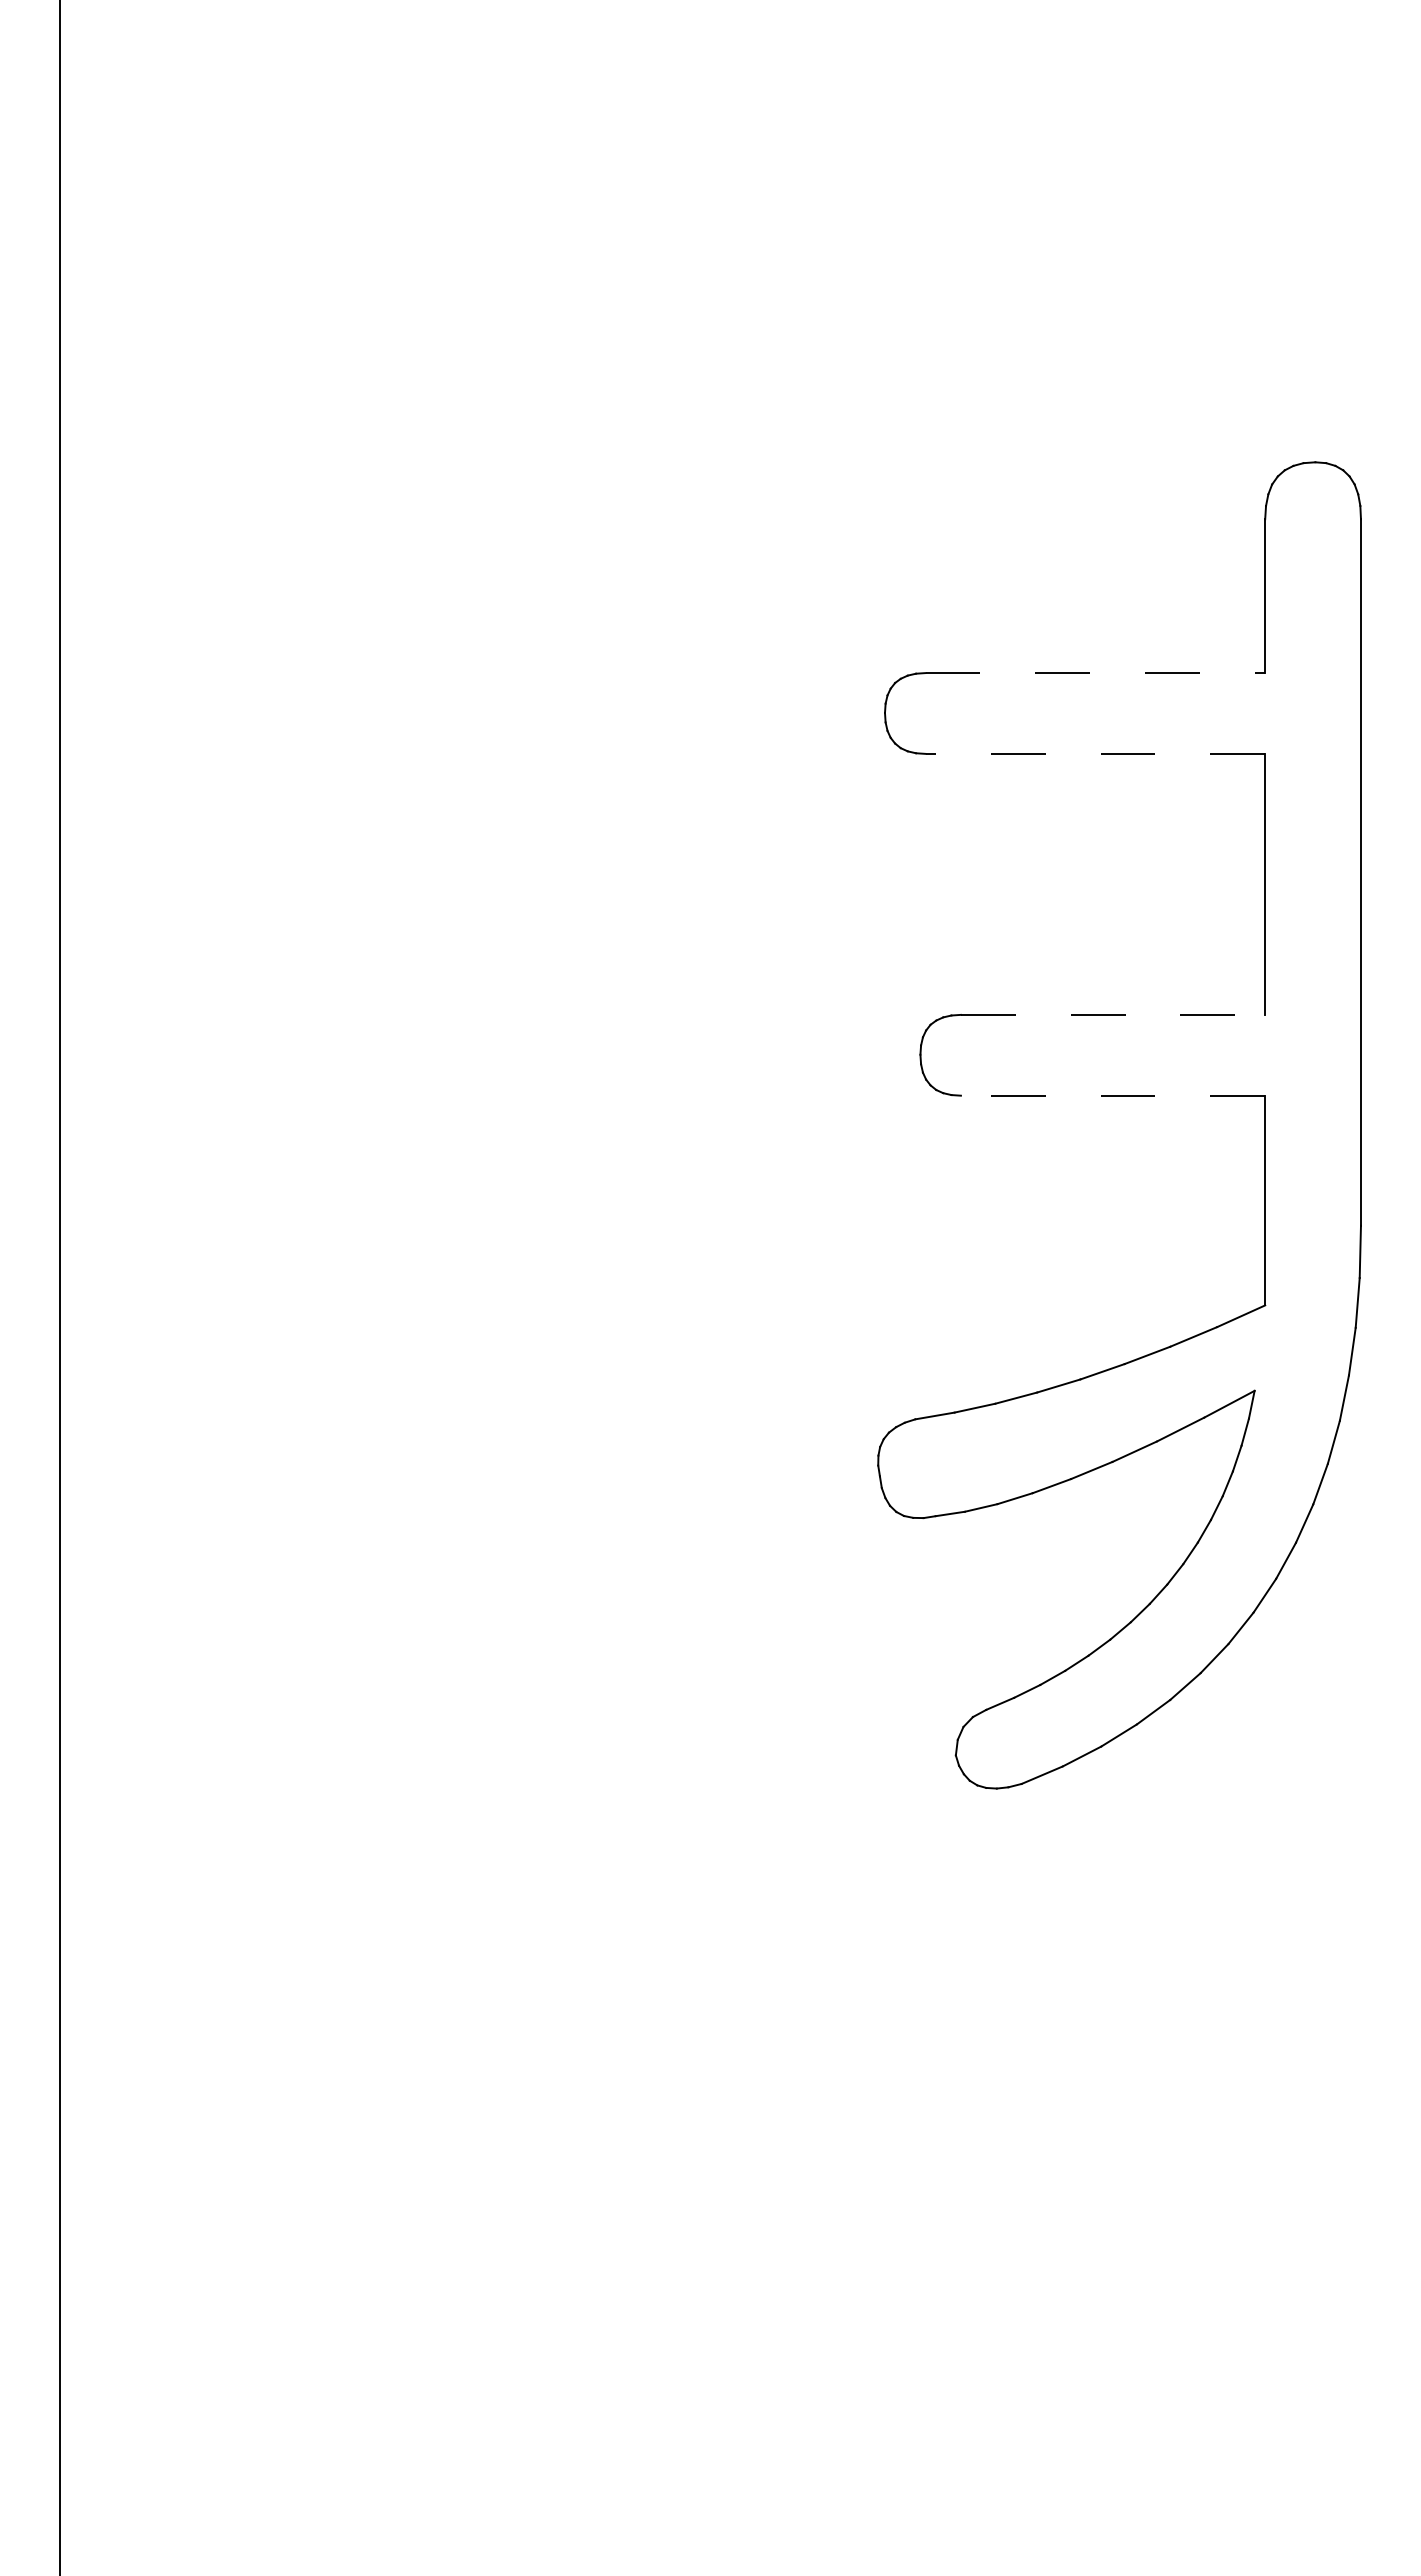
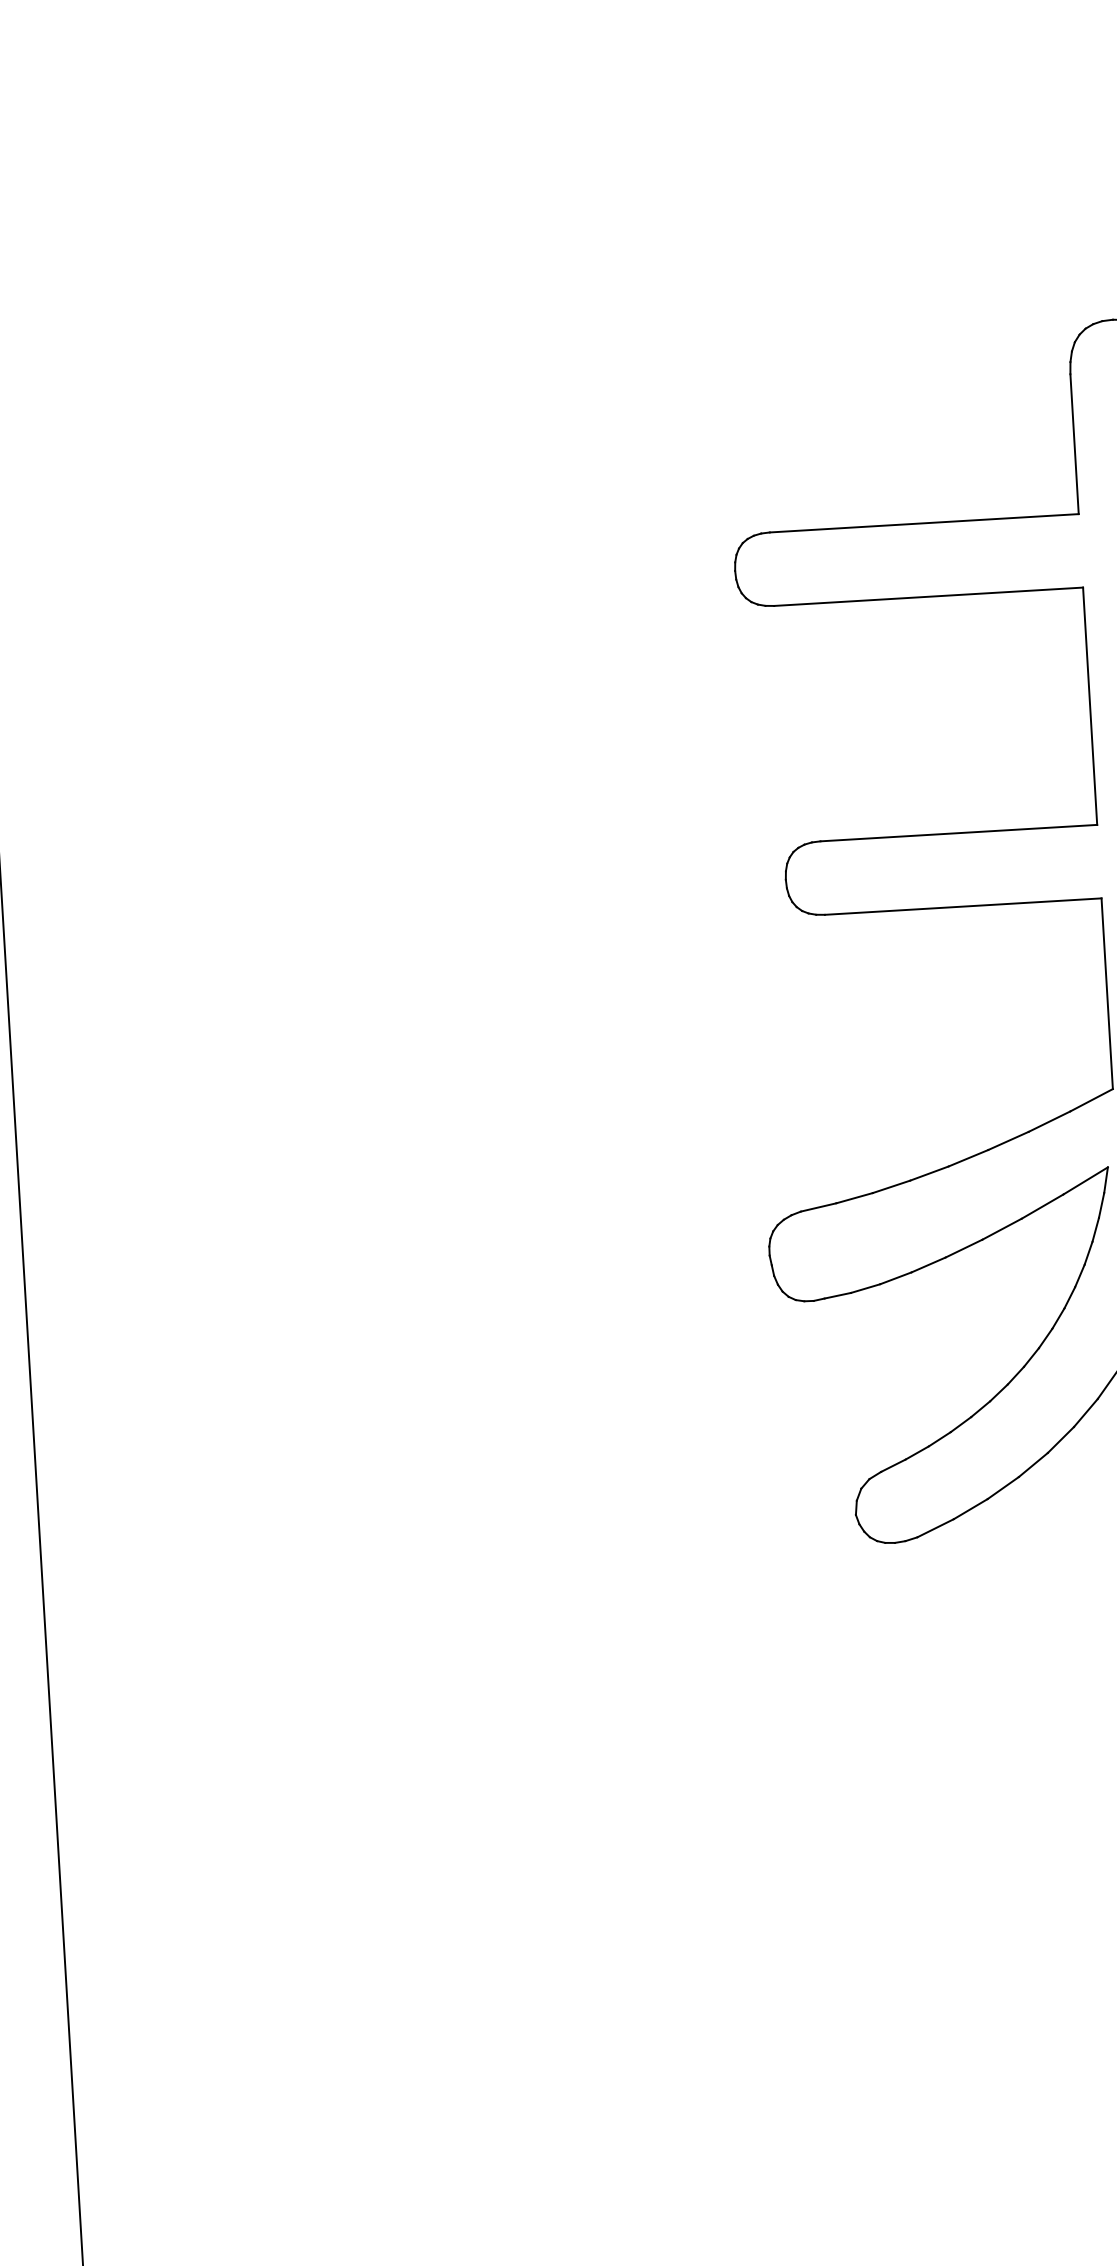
line: (1095, 673) -> (924, 523), dashed -> solid
line: (1095, 753) -> (928, 596), dashed -> solid
line: (1113, 1014) -> (959, 832), dashed -> solid
line: (1112, 1095) -> (962, 906), dashed -> solid

